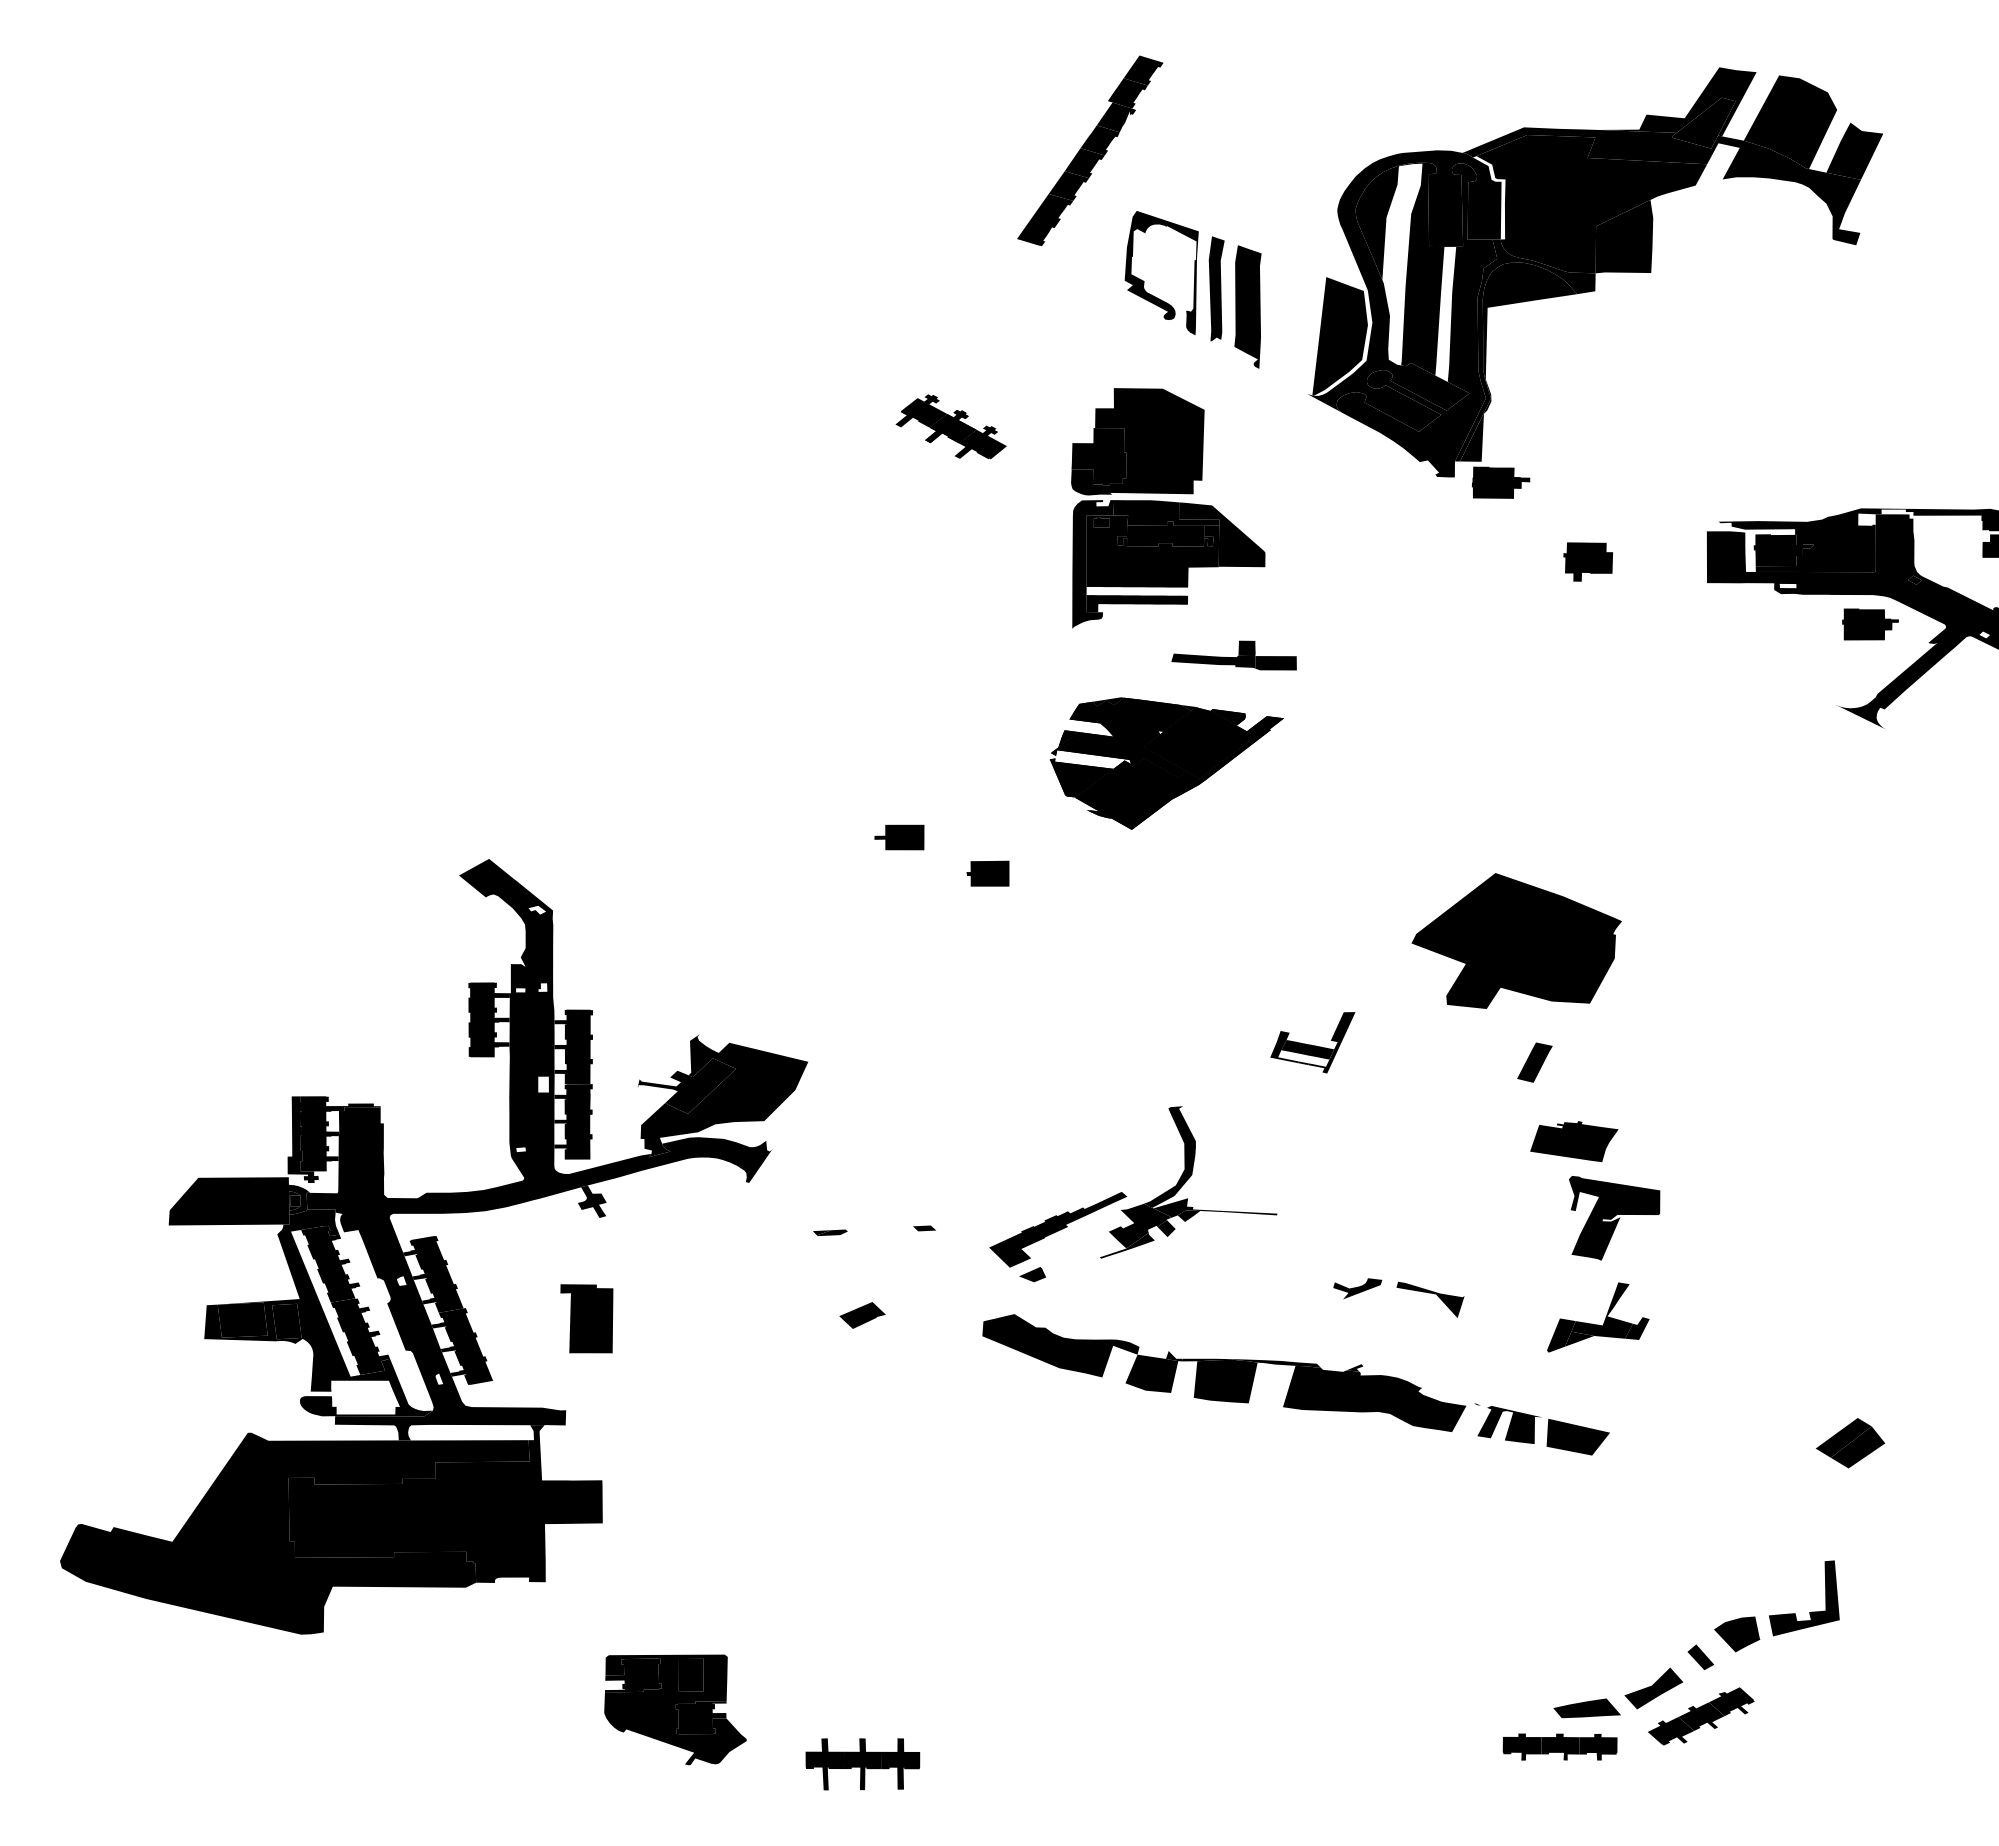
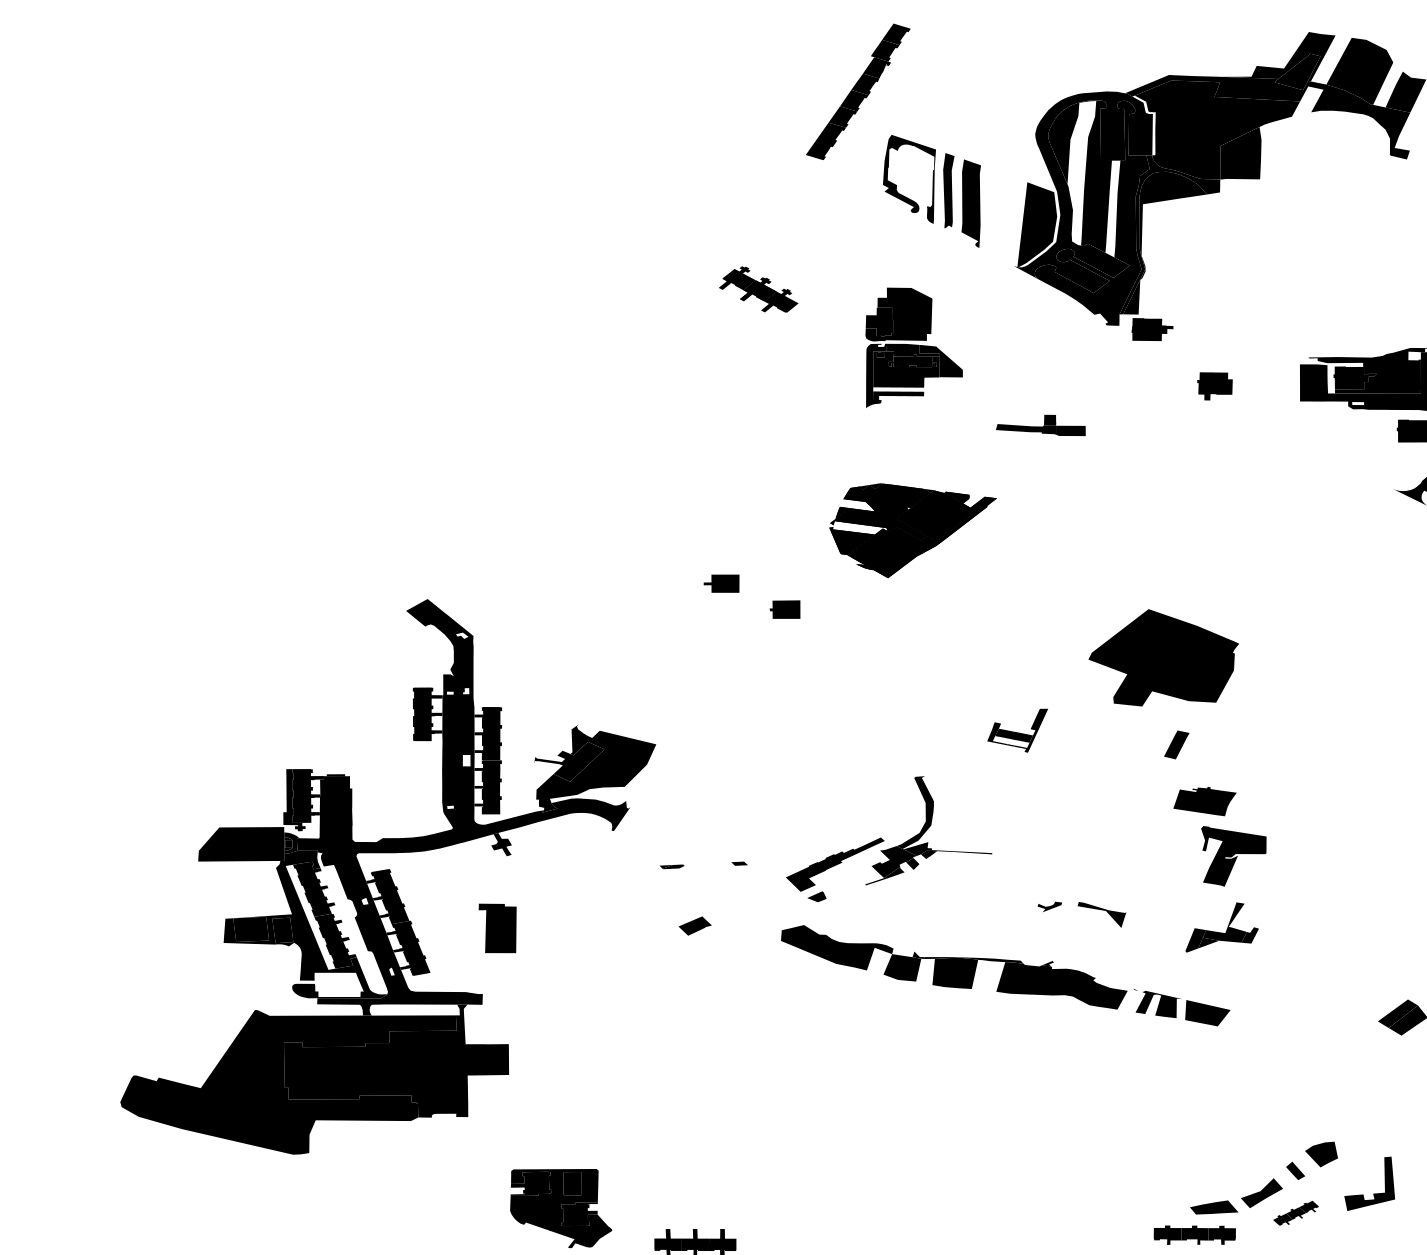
part: (1168, 508) -> (914, 348), size x0.7
part: (1233, 655) -> (1040, 425), moved
part: (1357, 1288) -> (1049, 906), size x0.7
part: (1811, 1611) -> (1374, 1193), moved
part: (1701, 1716) -> (1296, 1213), size x0.6

